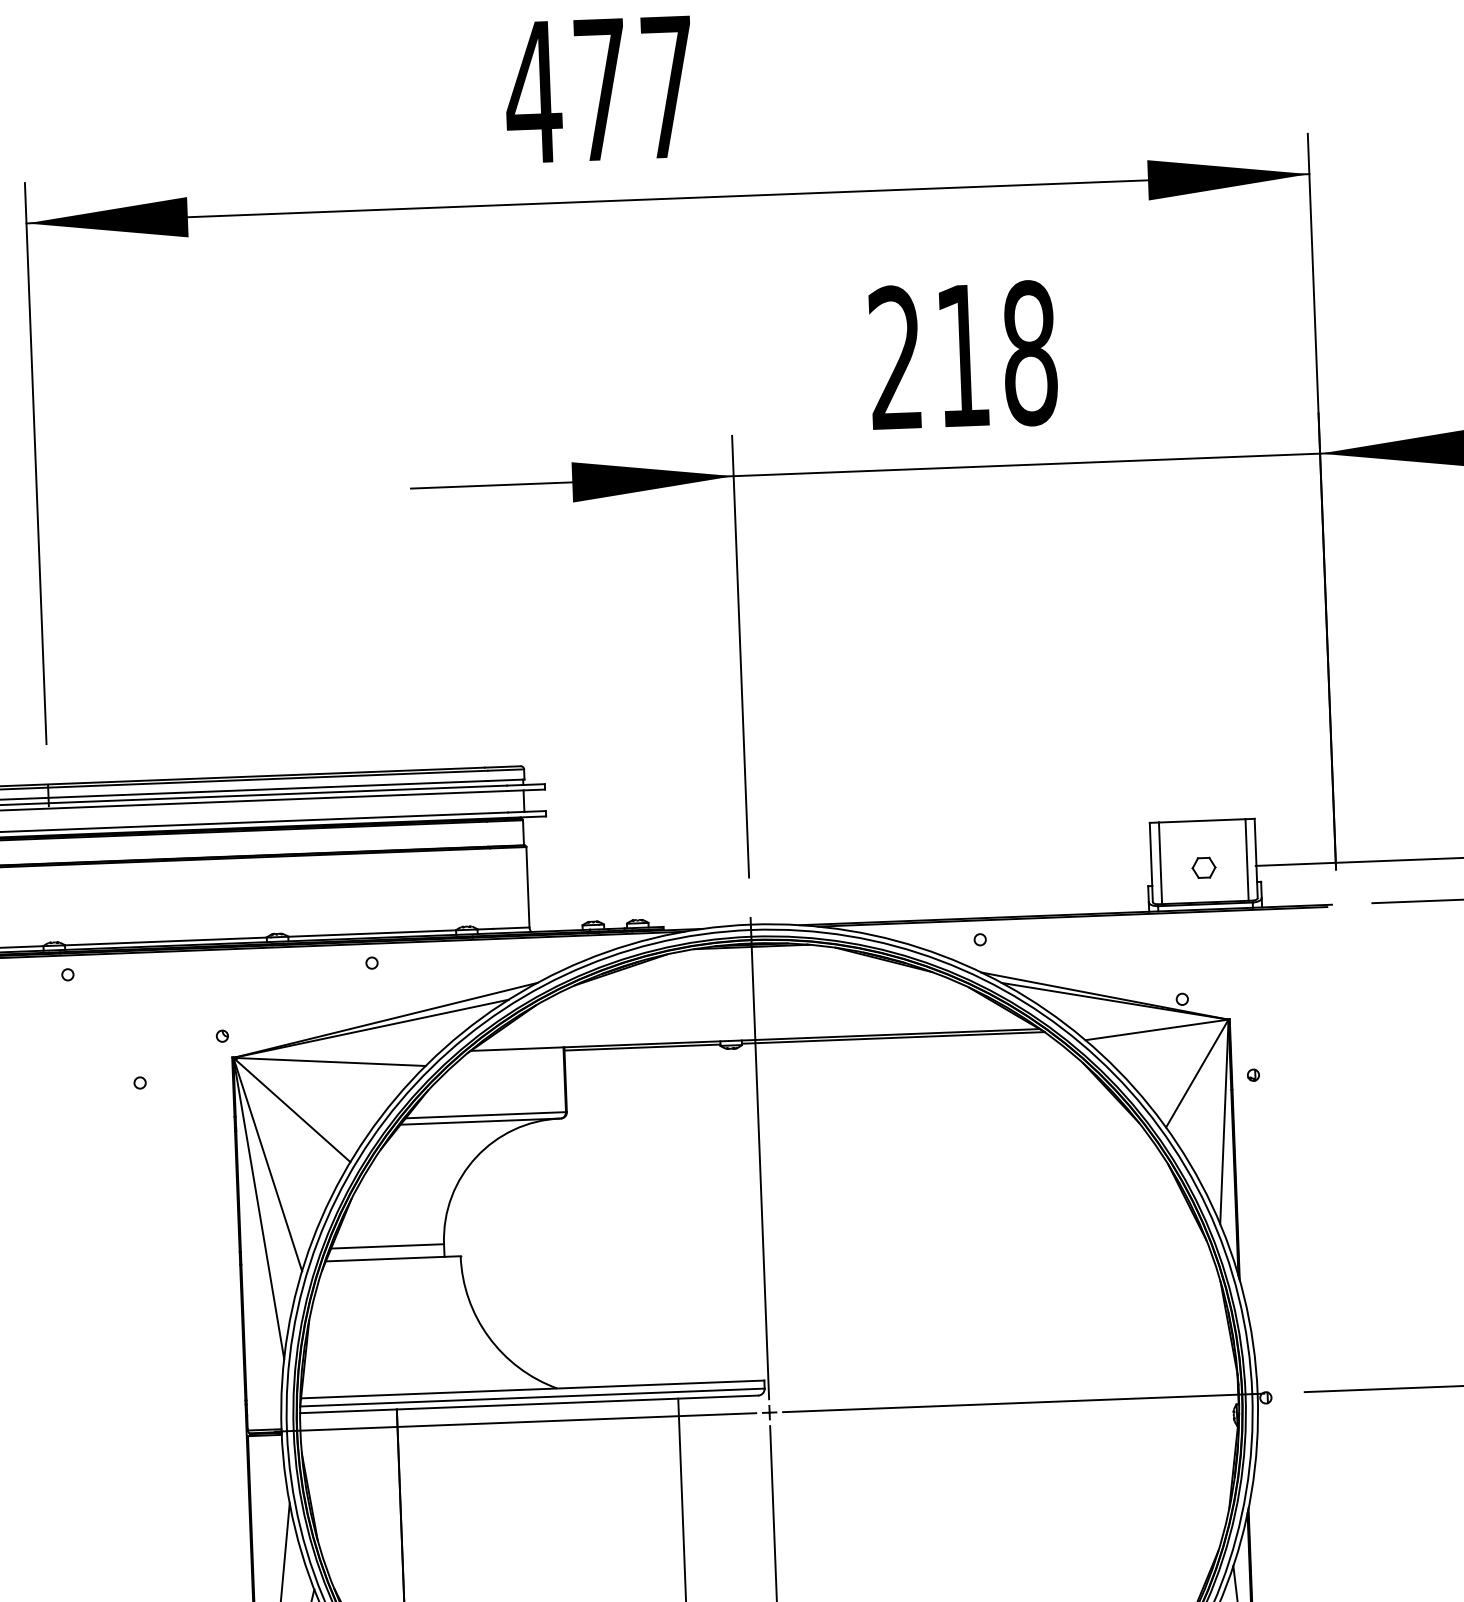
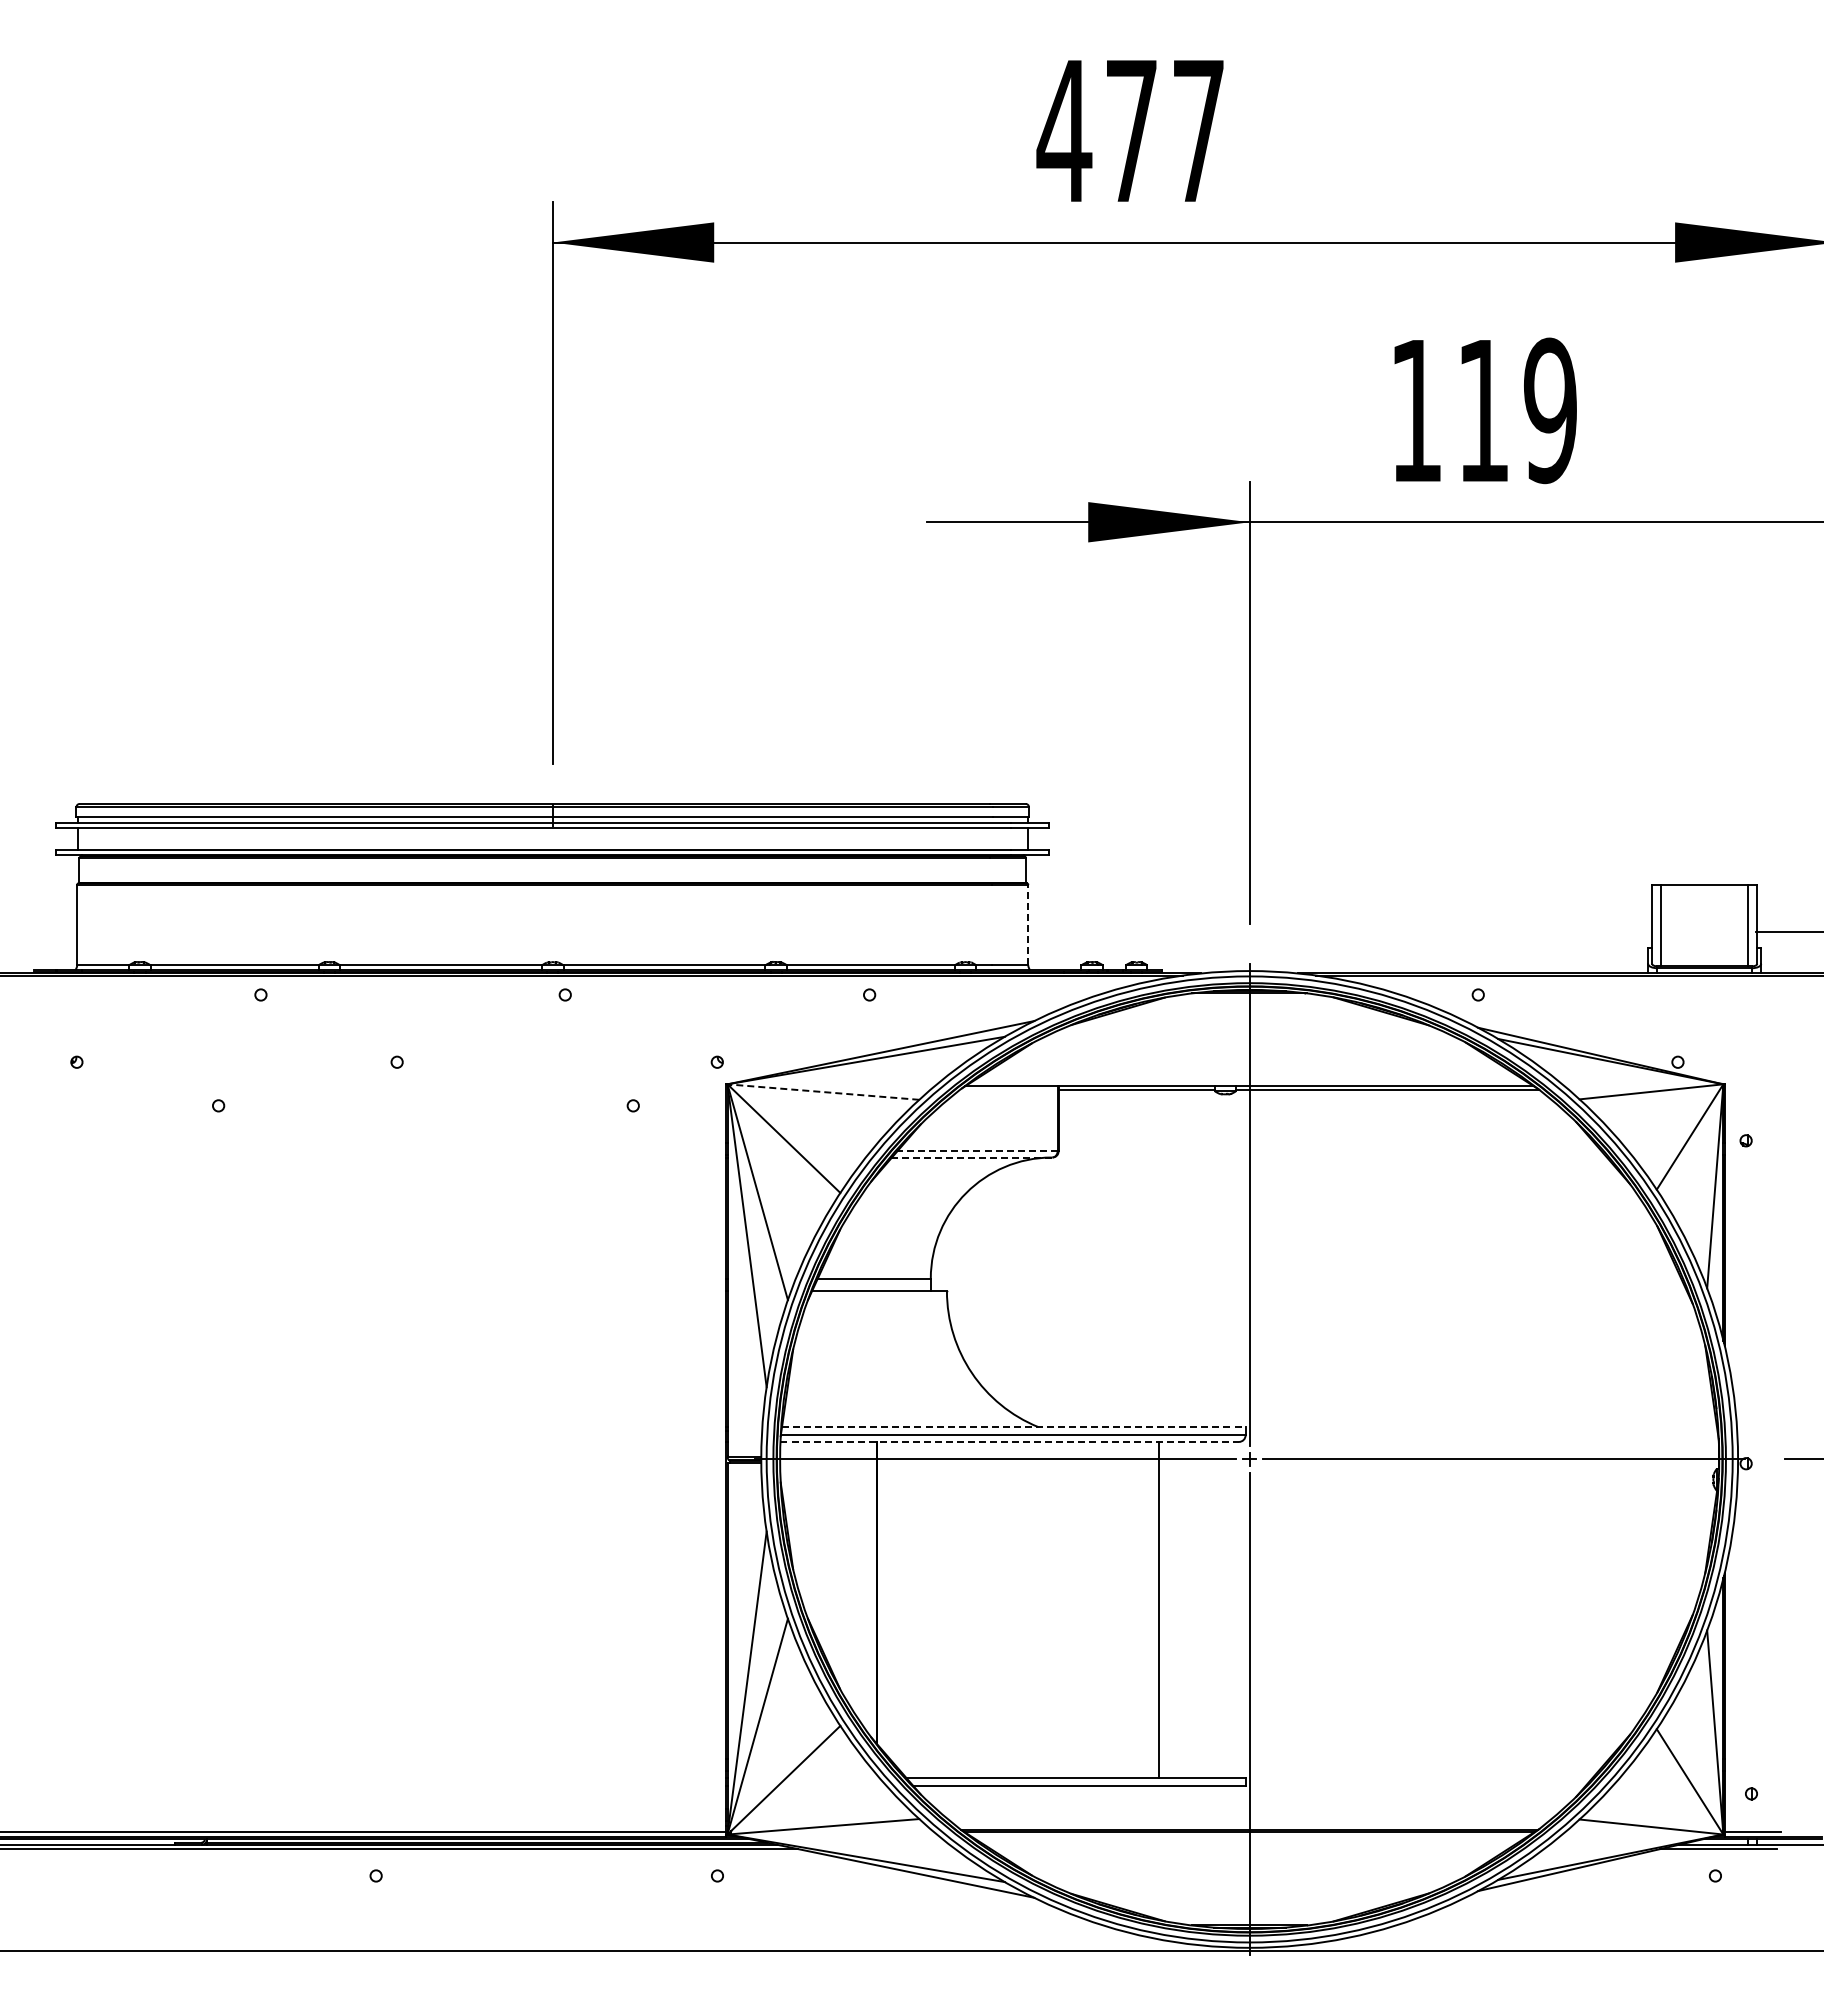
text: (963, 355) -> (1483, 410), 218 -> 119
part: (1203, 867) -> (1704, 931), removed
line: (528, 886) -> (1028, 924), solid -> dashed
line: (330, 1062) -> (824, 1092), solid -> dashed
line: (485, 1115) -> (977, 1151), solid -> dashed
line: (480, 1121) -> (971, 1157), solid -> dashed
line: (532, 1389) -> (1013, 1427), solid -> dashed
line: (529, 1403) -> (1010, 1441), solid -> dashed

